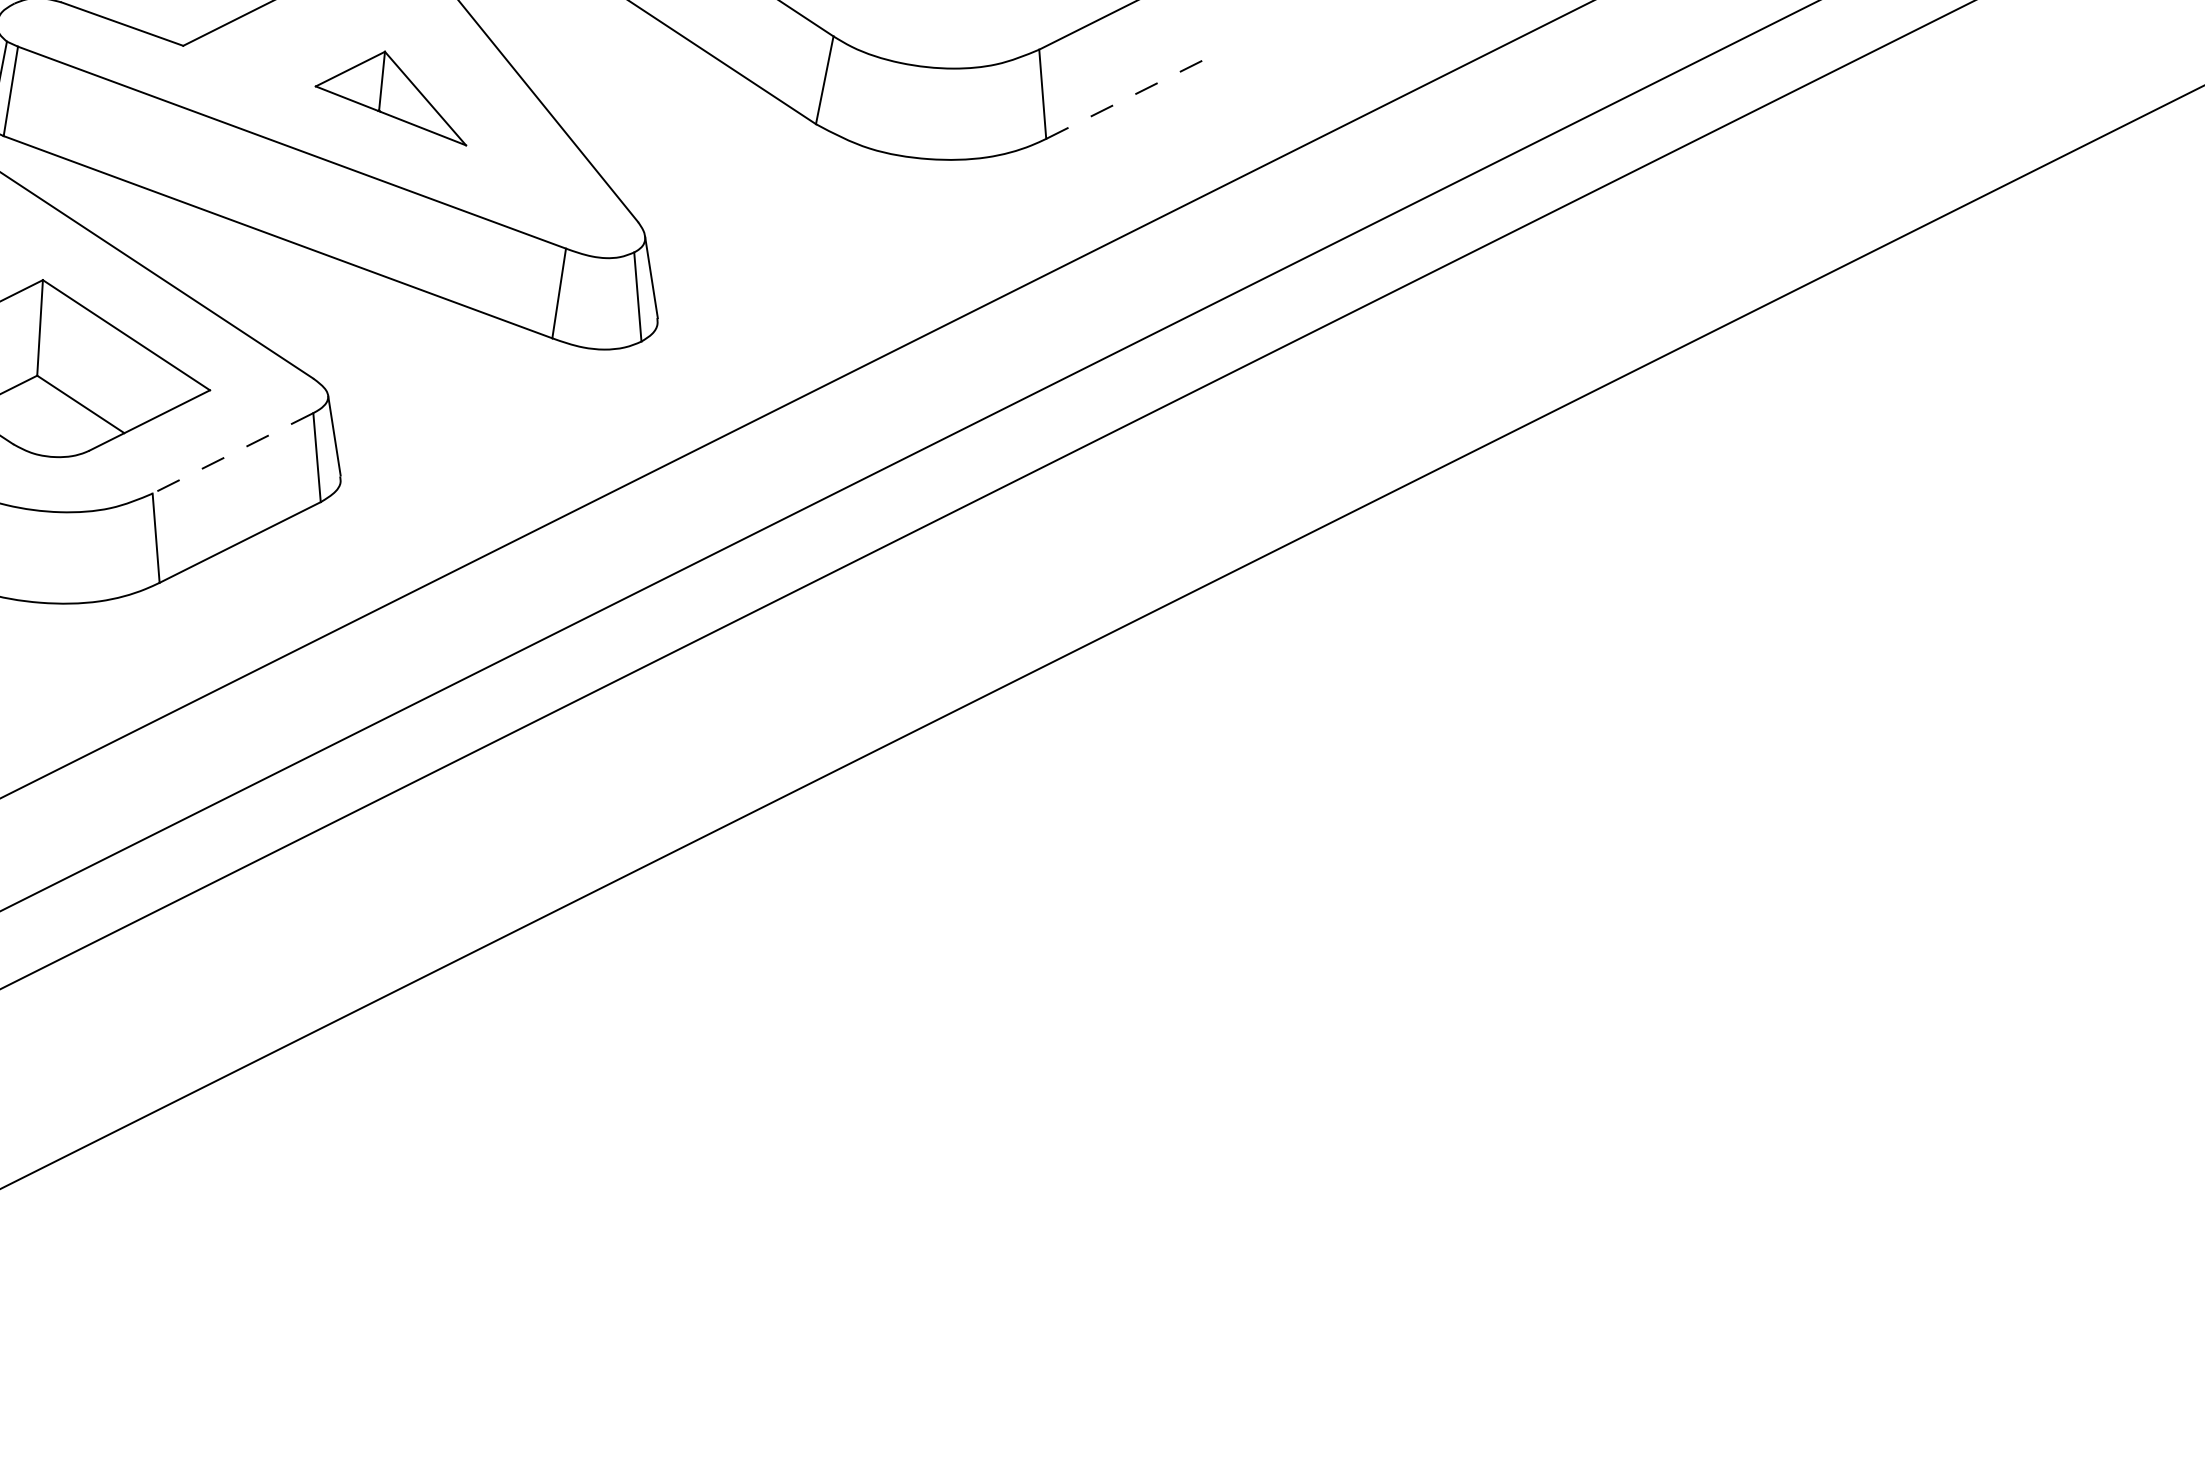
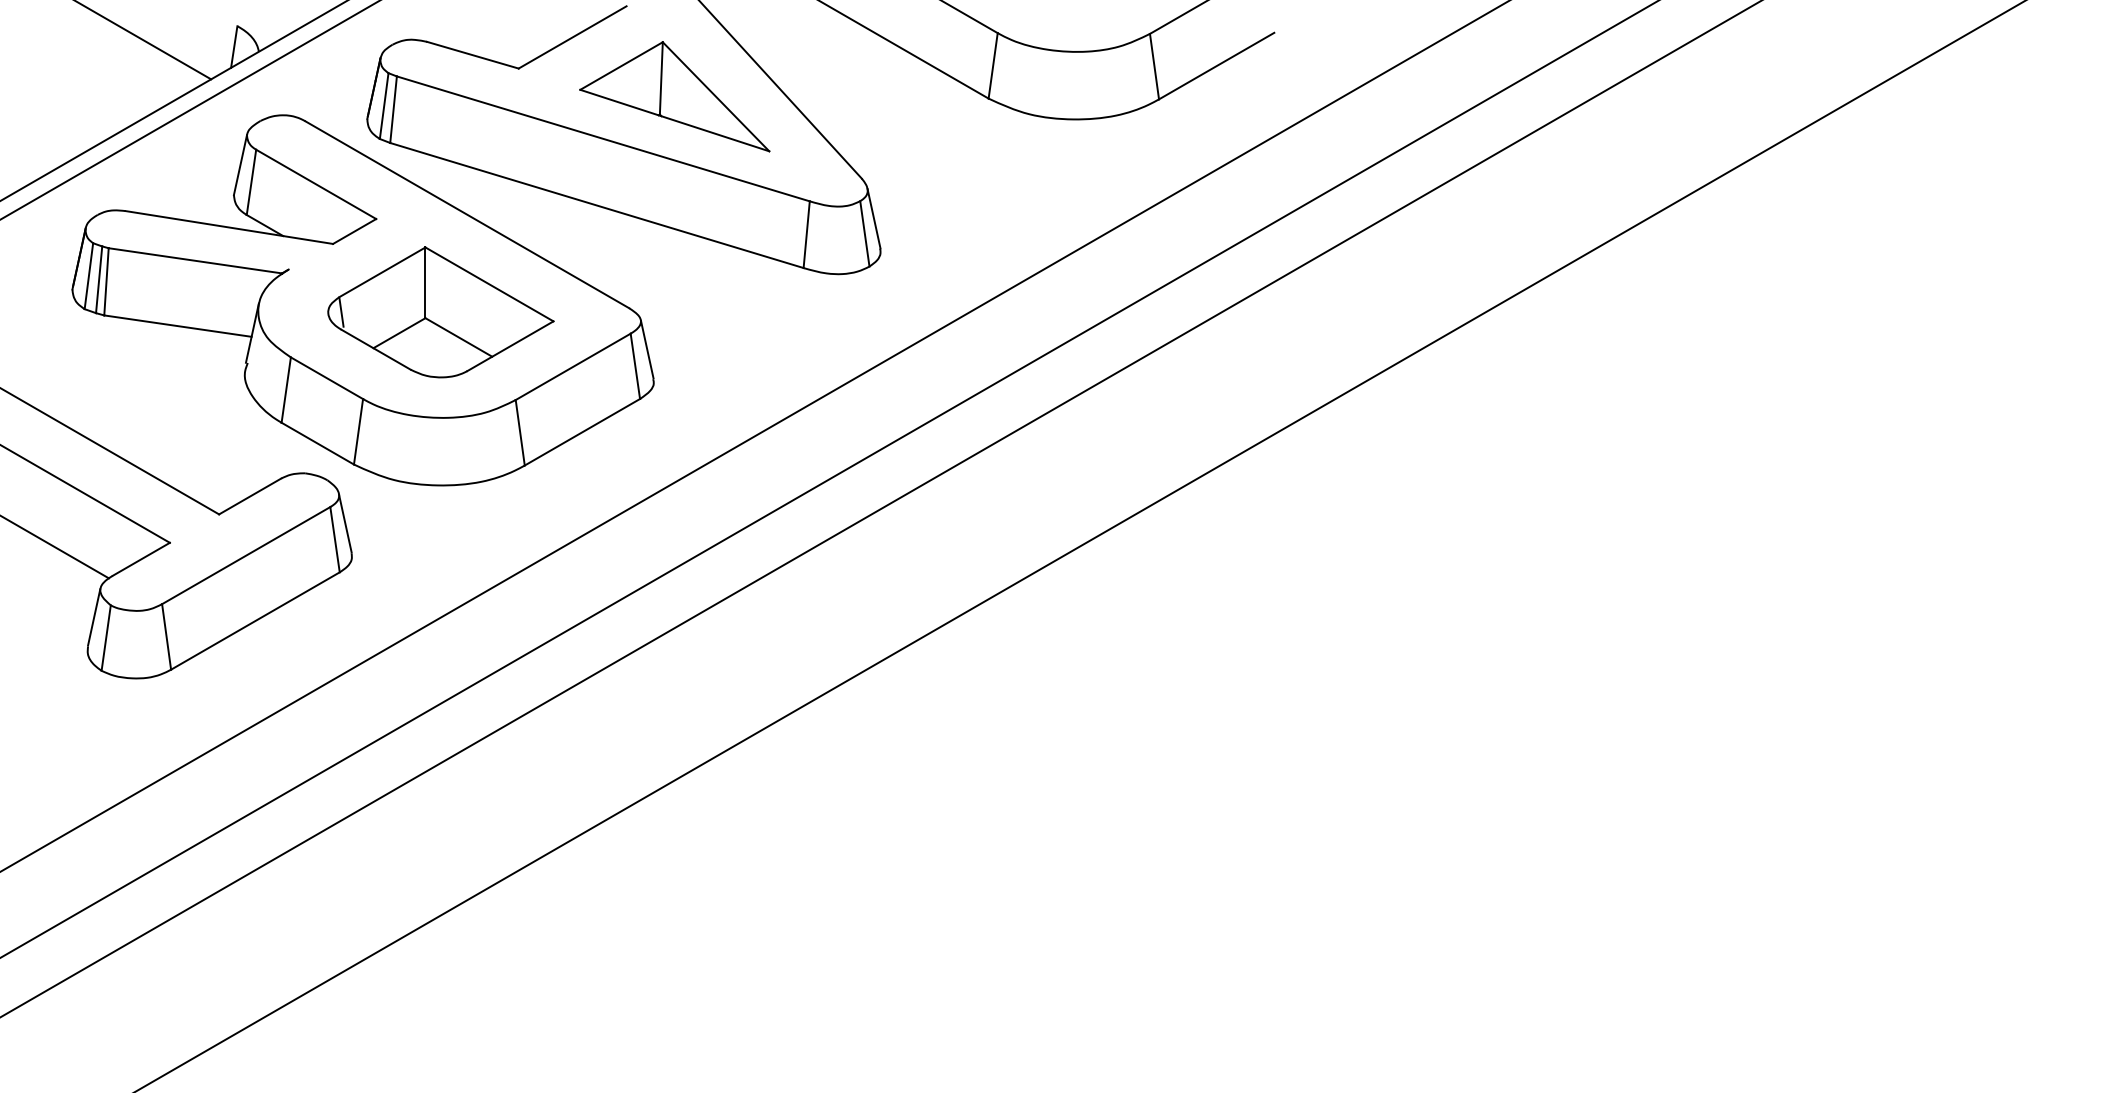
part: (391, 96) -> (674, 96), size x1.67
line: (1126, 99) -> (1216, 66), dashed -> solid
line: (231, 454) -> (572, 367), dashed -> solid

